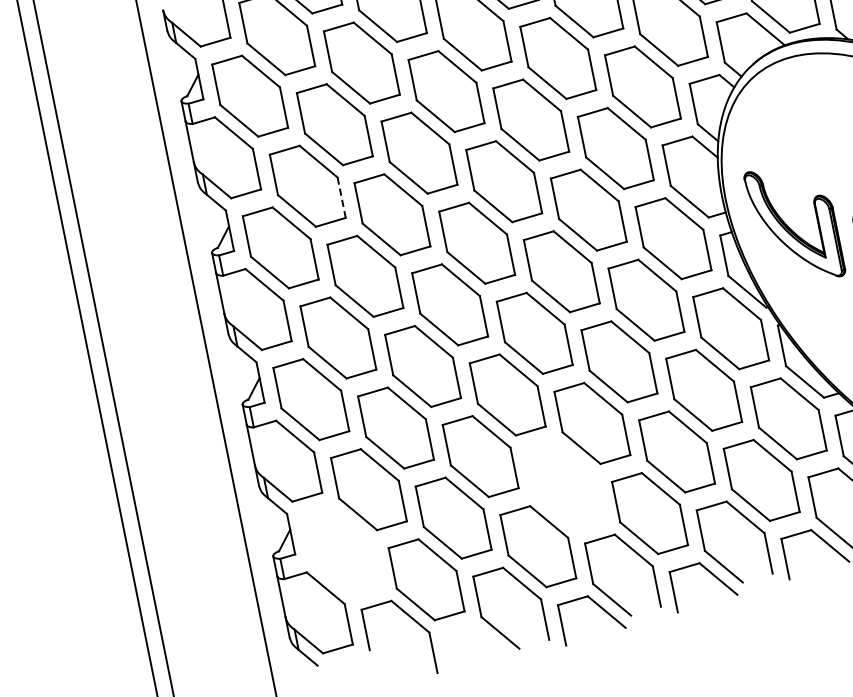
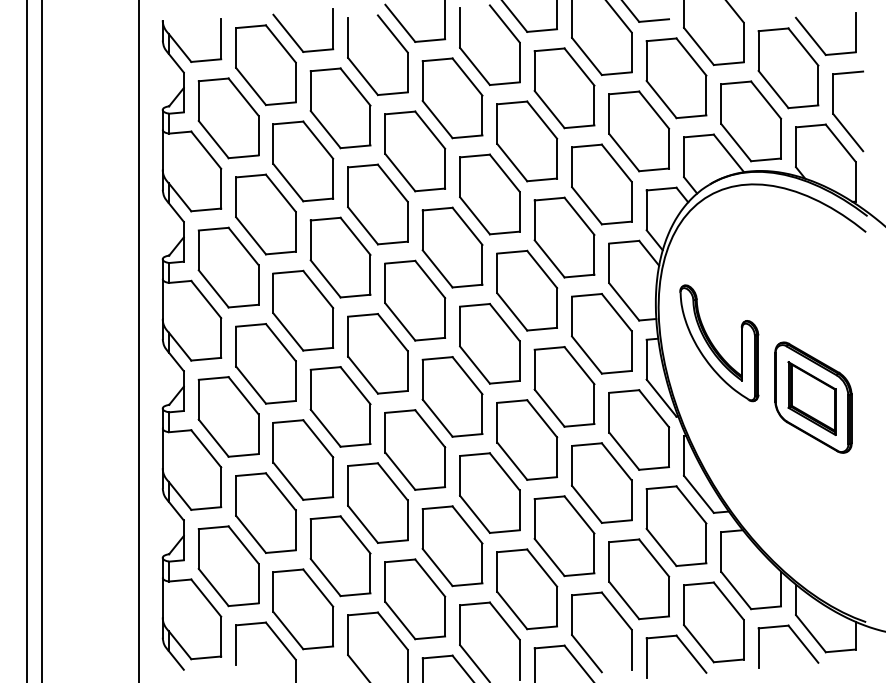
line: (341, 197) -> (295, 231), dashed -> solid
part: (565, 485) -> (452, 546), added
part: (341, 551) -> (228, 566), added

